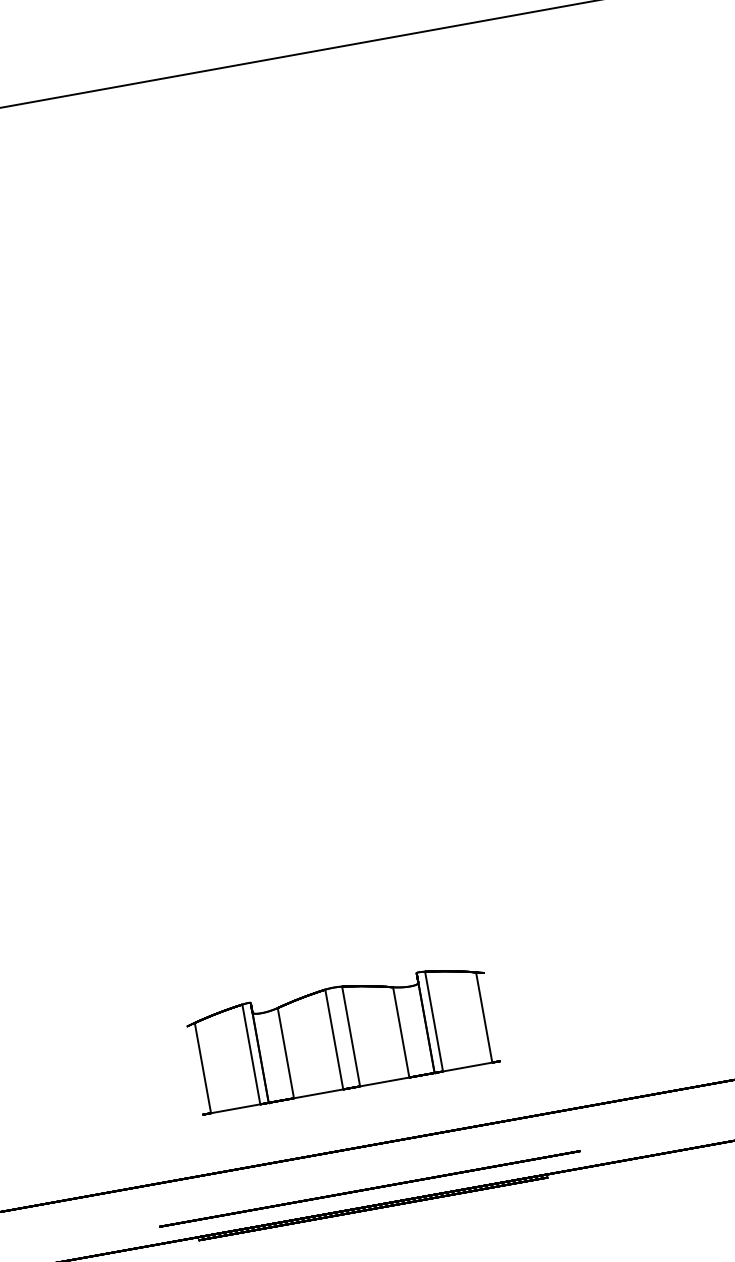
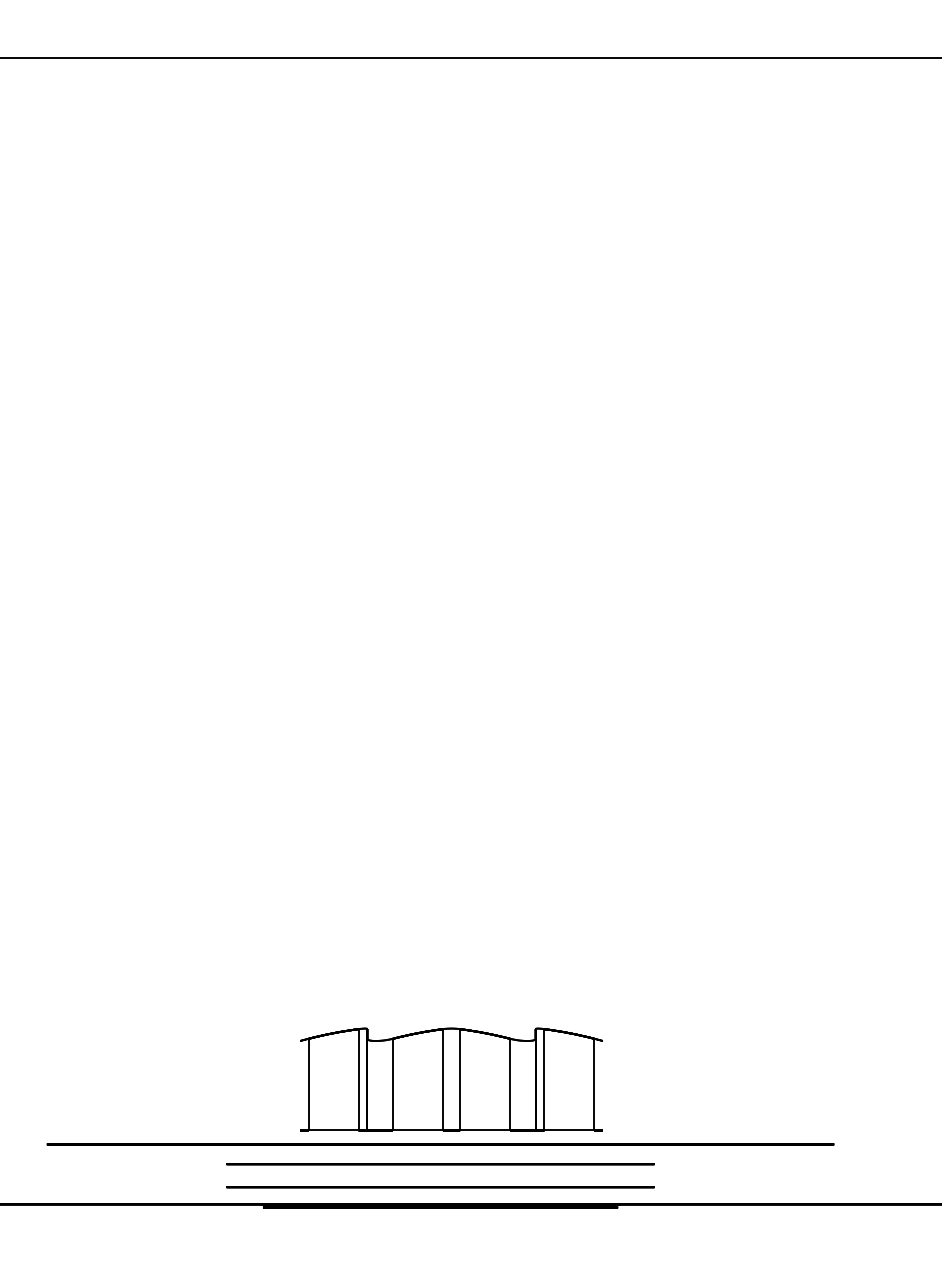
part: (342, 1037) -> (451, 1079), moved
line: (365, 1166) -> (440, 1164), added

